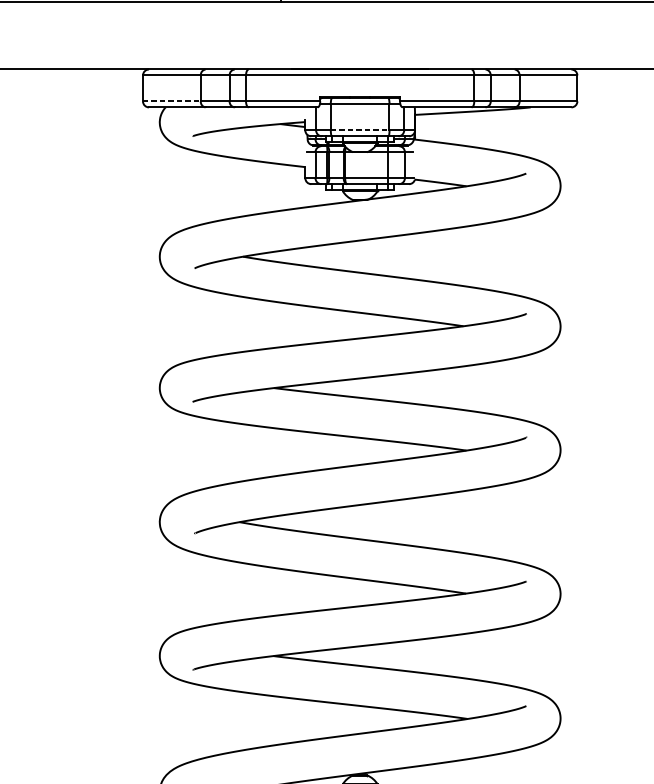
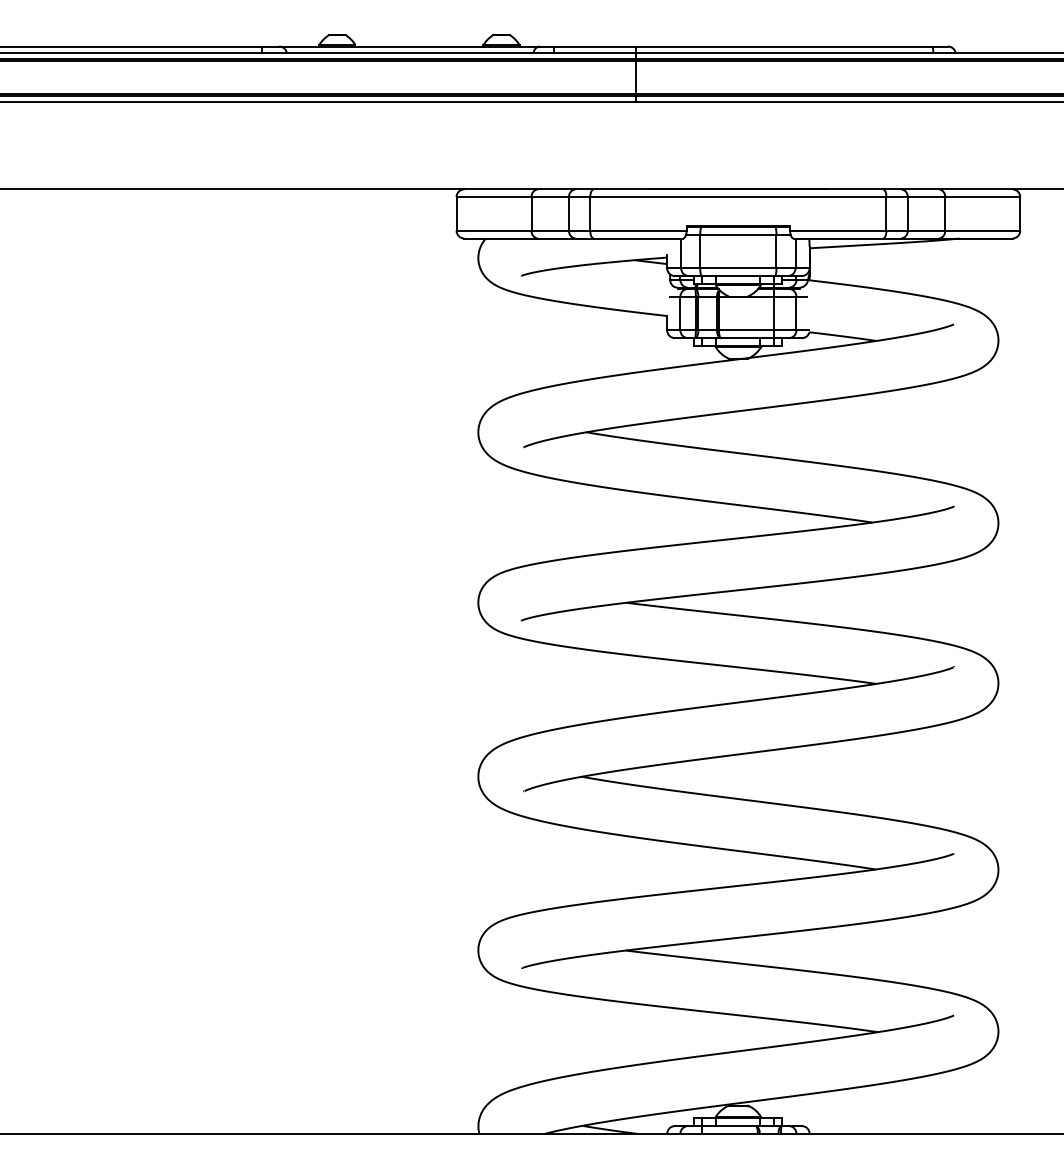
line: (172, 101) -> (494, 230), dashed -> solid
line: (360, 130) -> (738, 268), dashed -> solid

